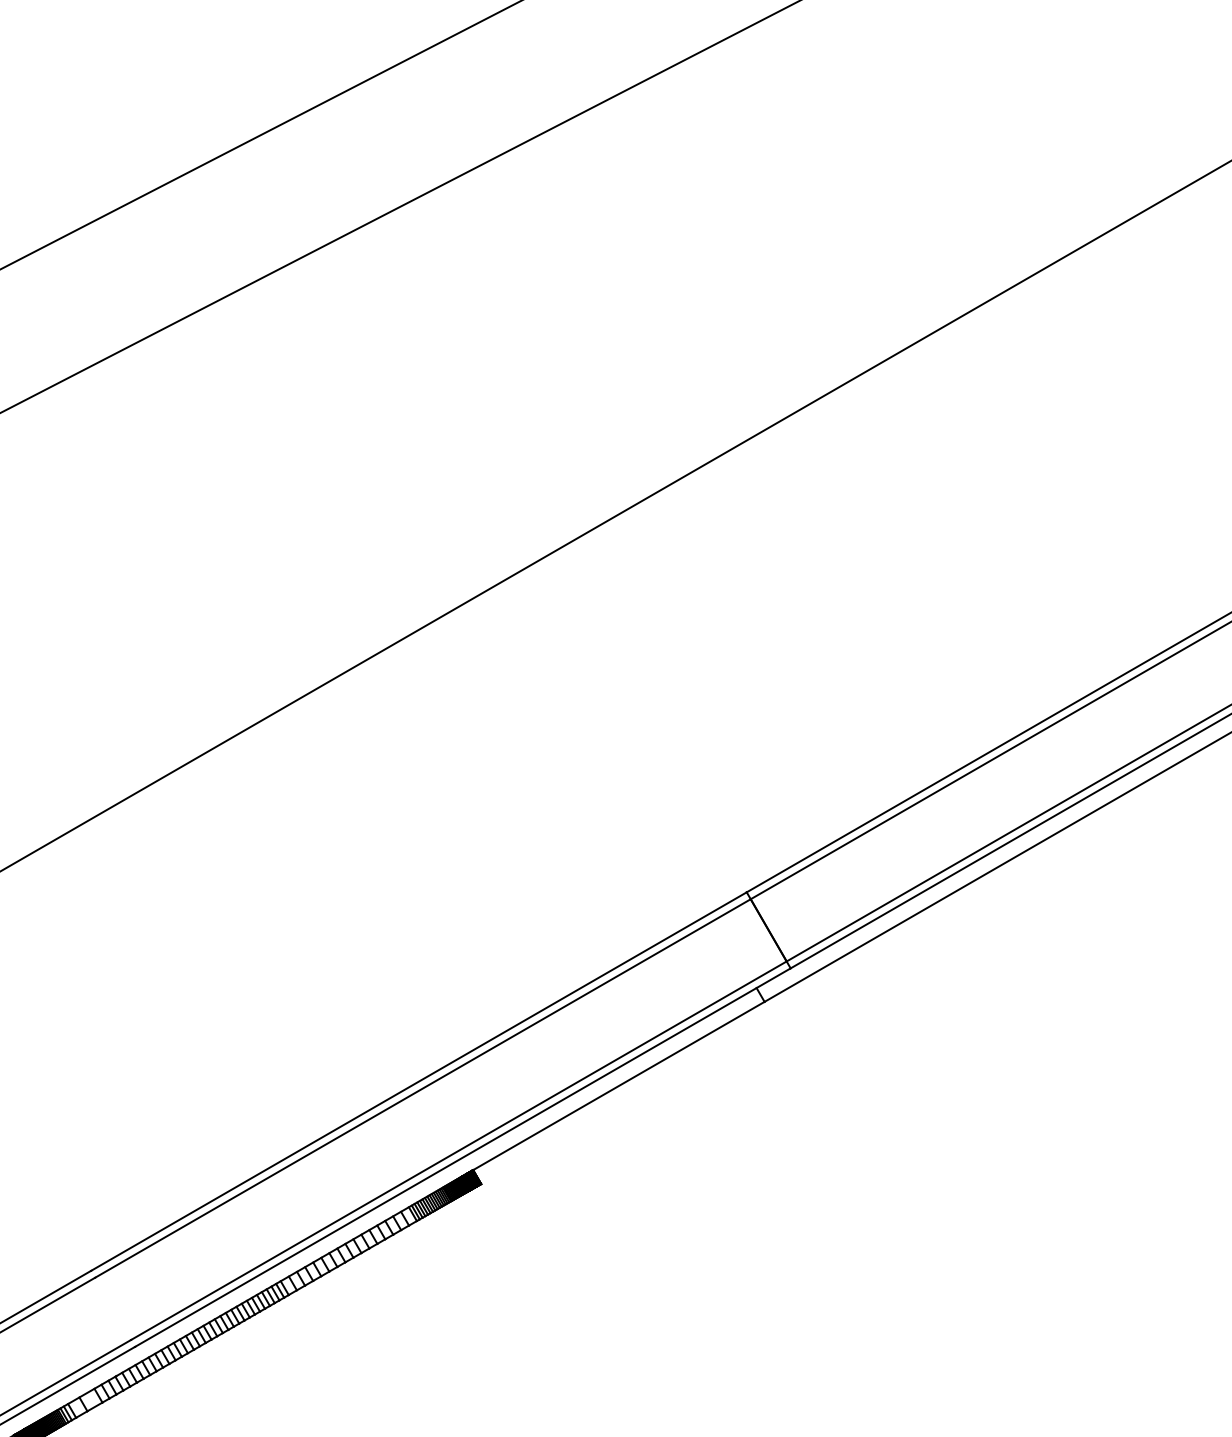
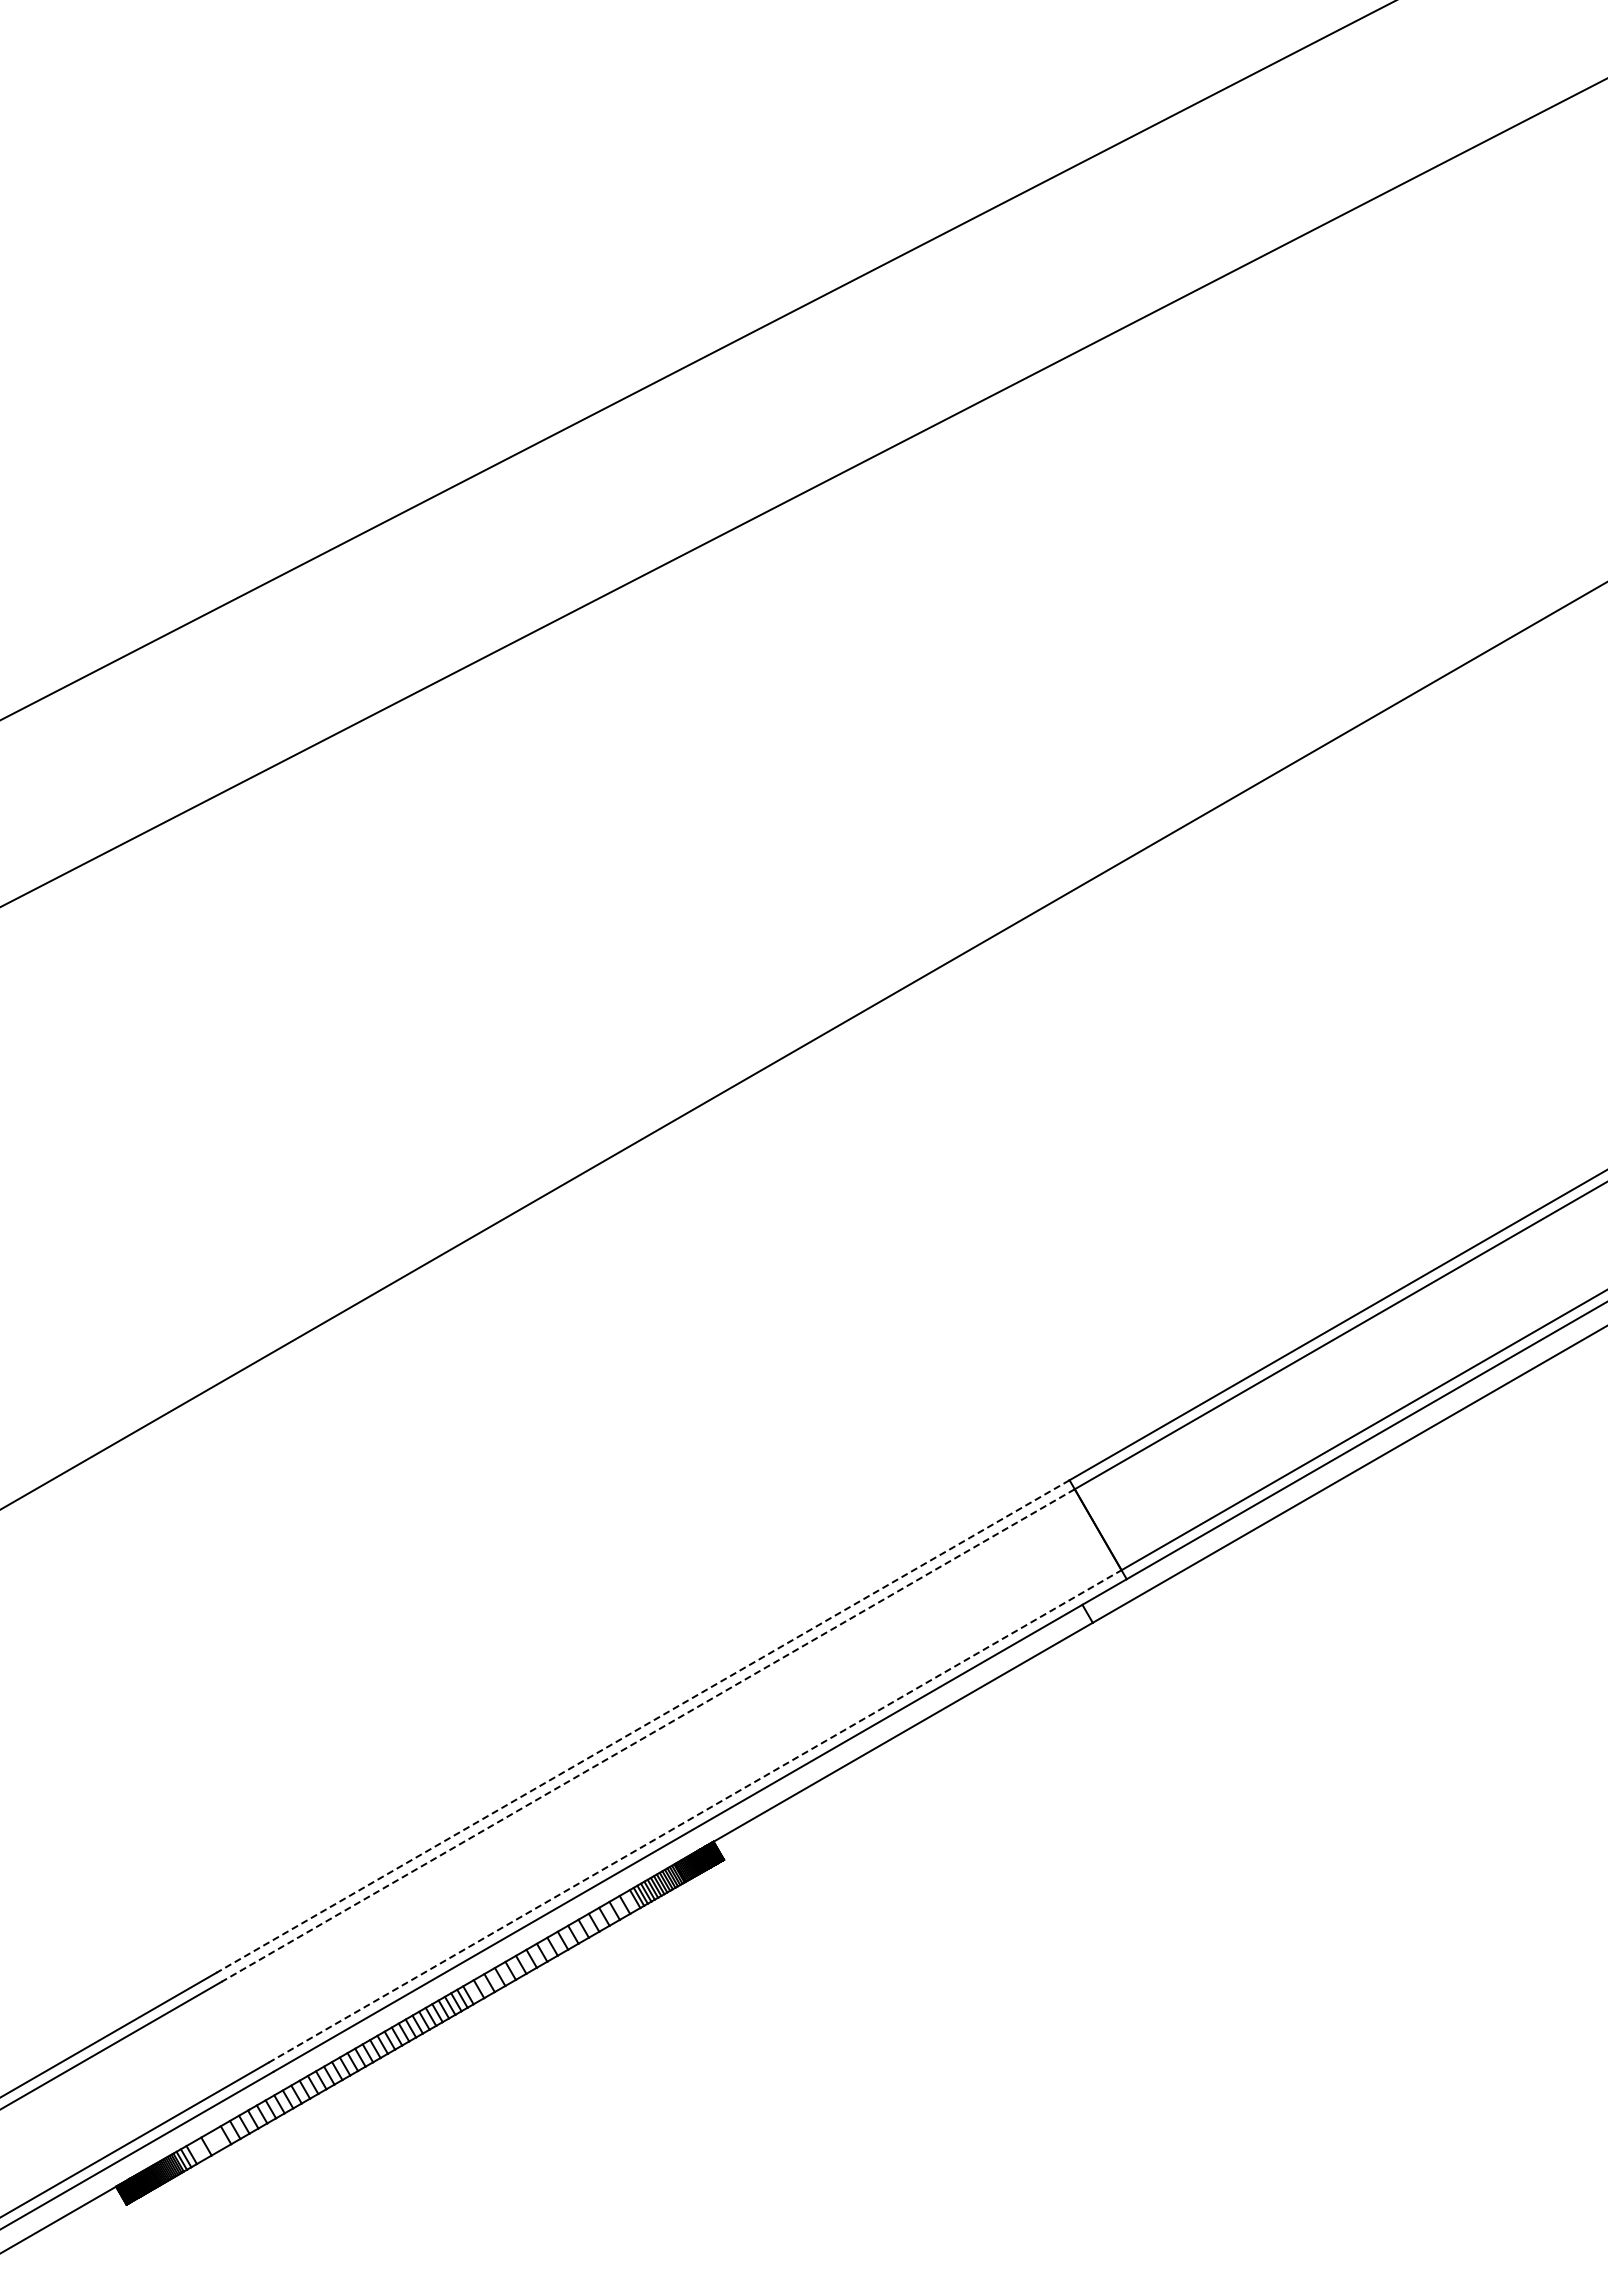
line: (419, 1081) -> (643, 1726), solid -> dashed
line: (423, 1088) -> (648, 1735), solid -> dashed
line: (459, 1150) -> (695, 1816), solid -> dashed

